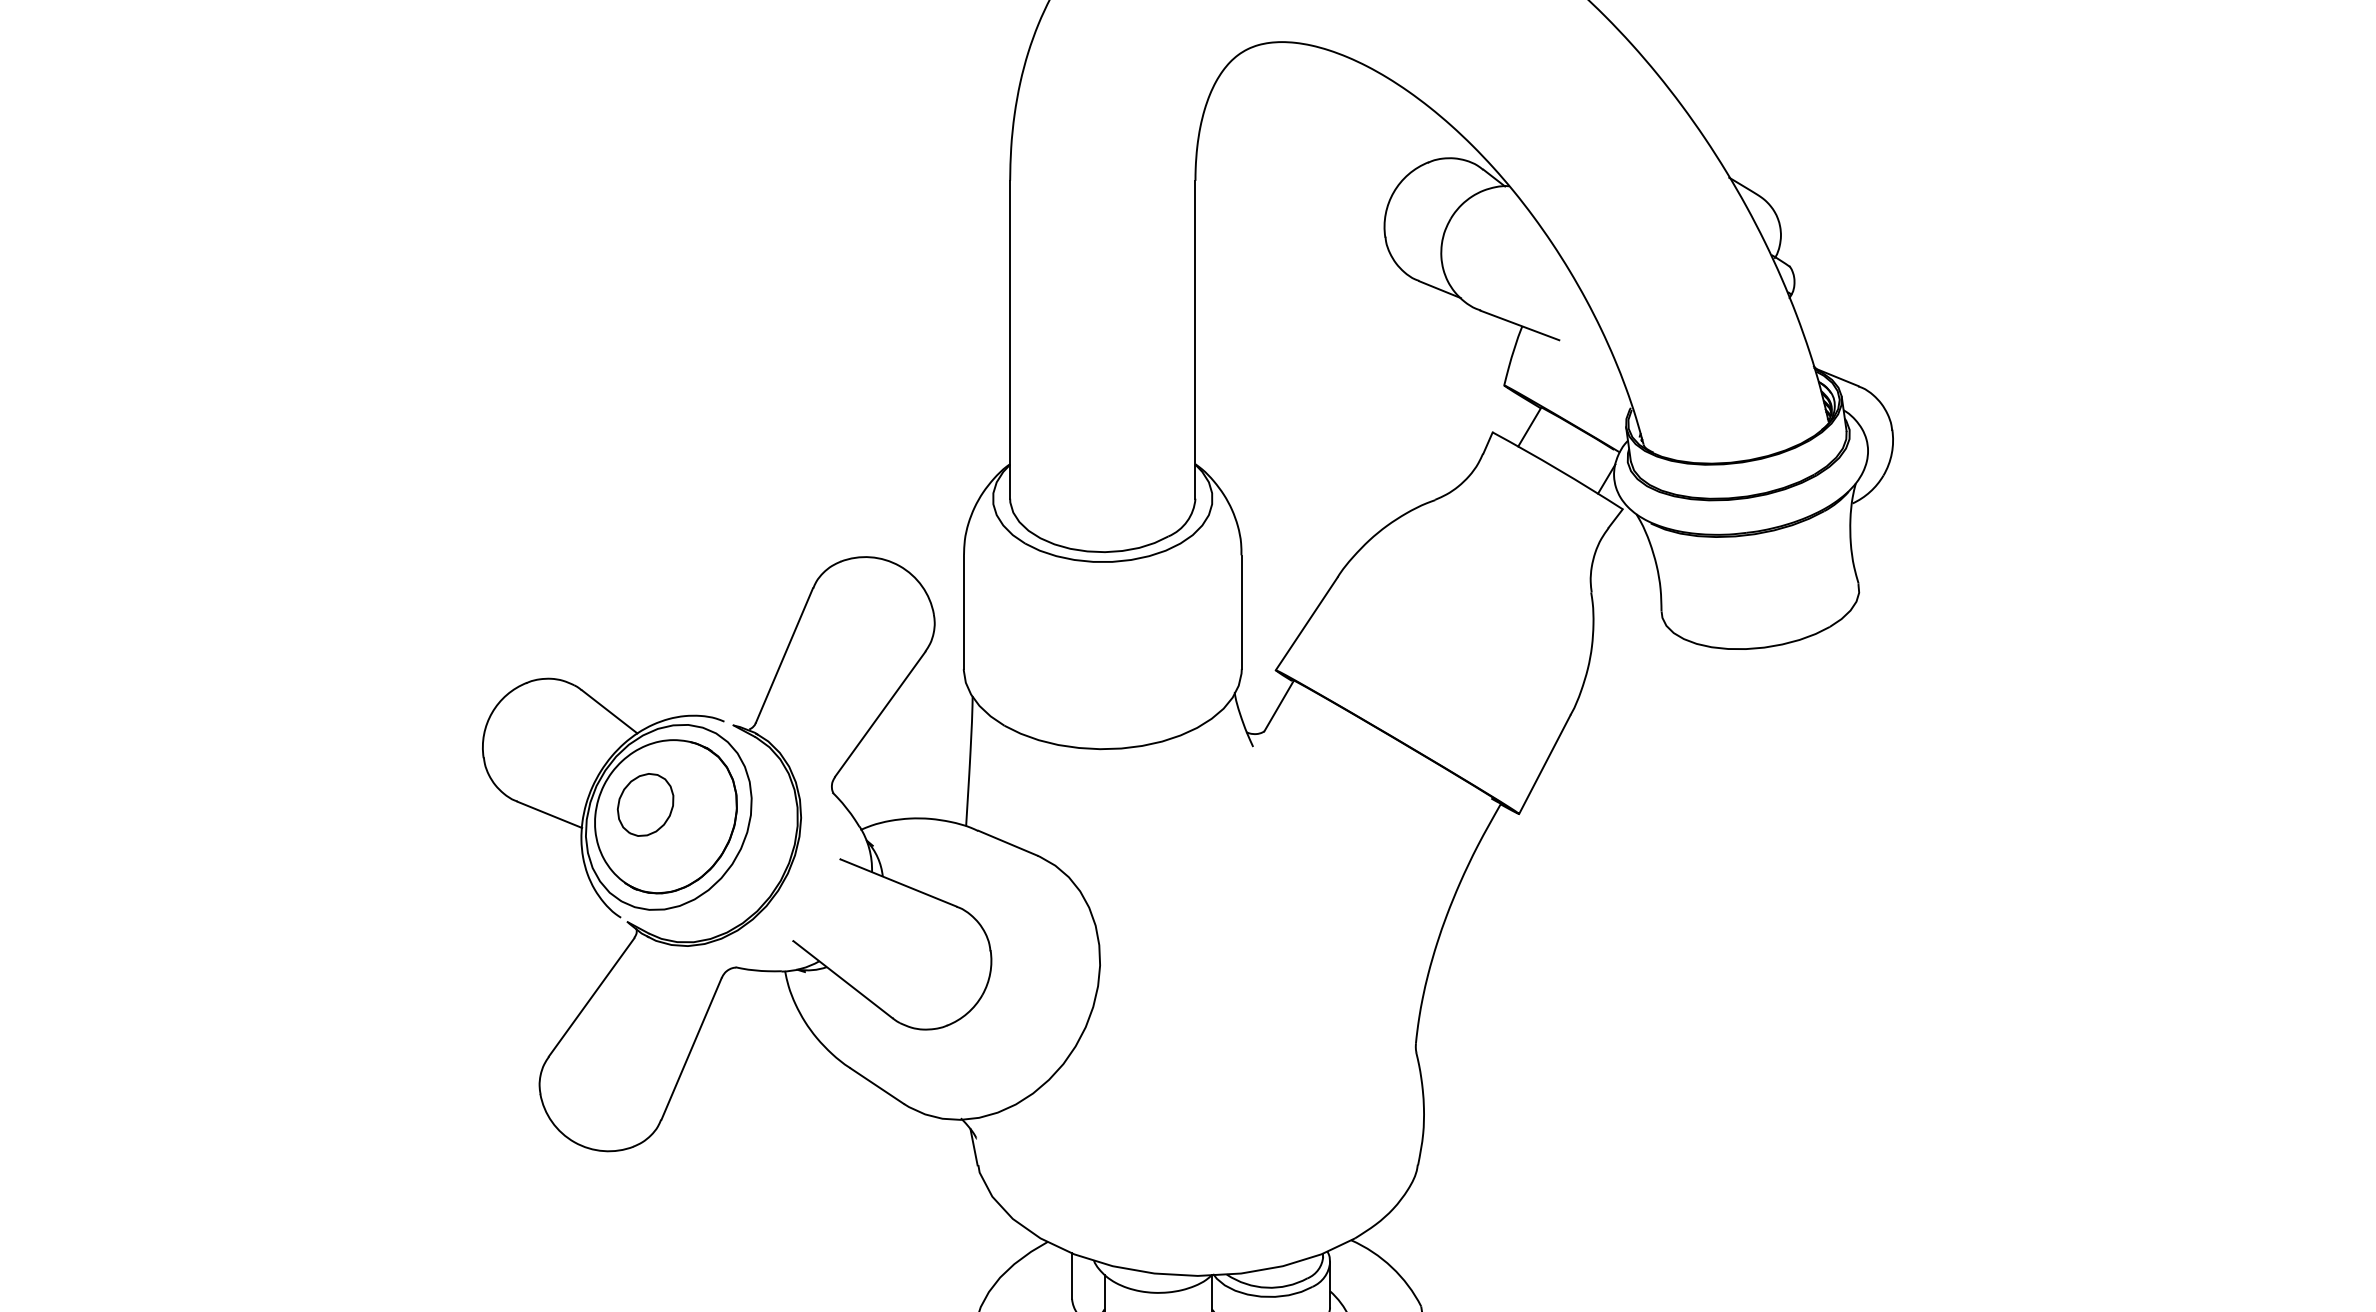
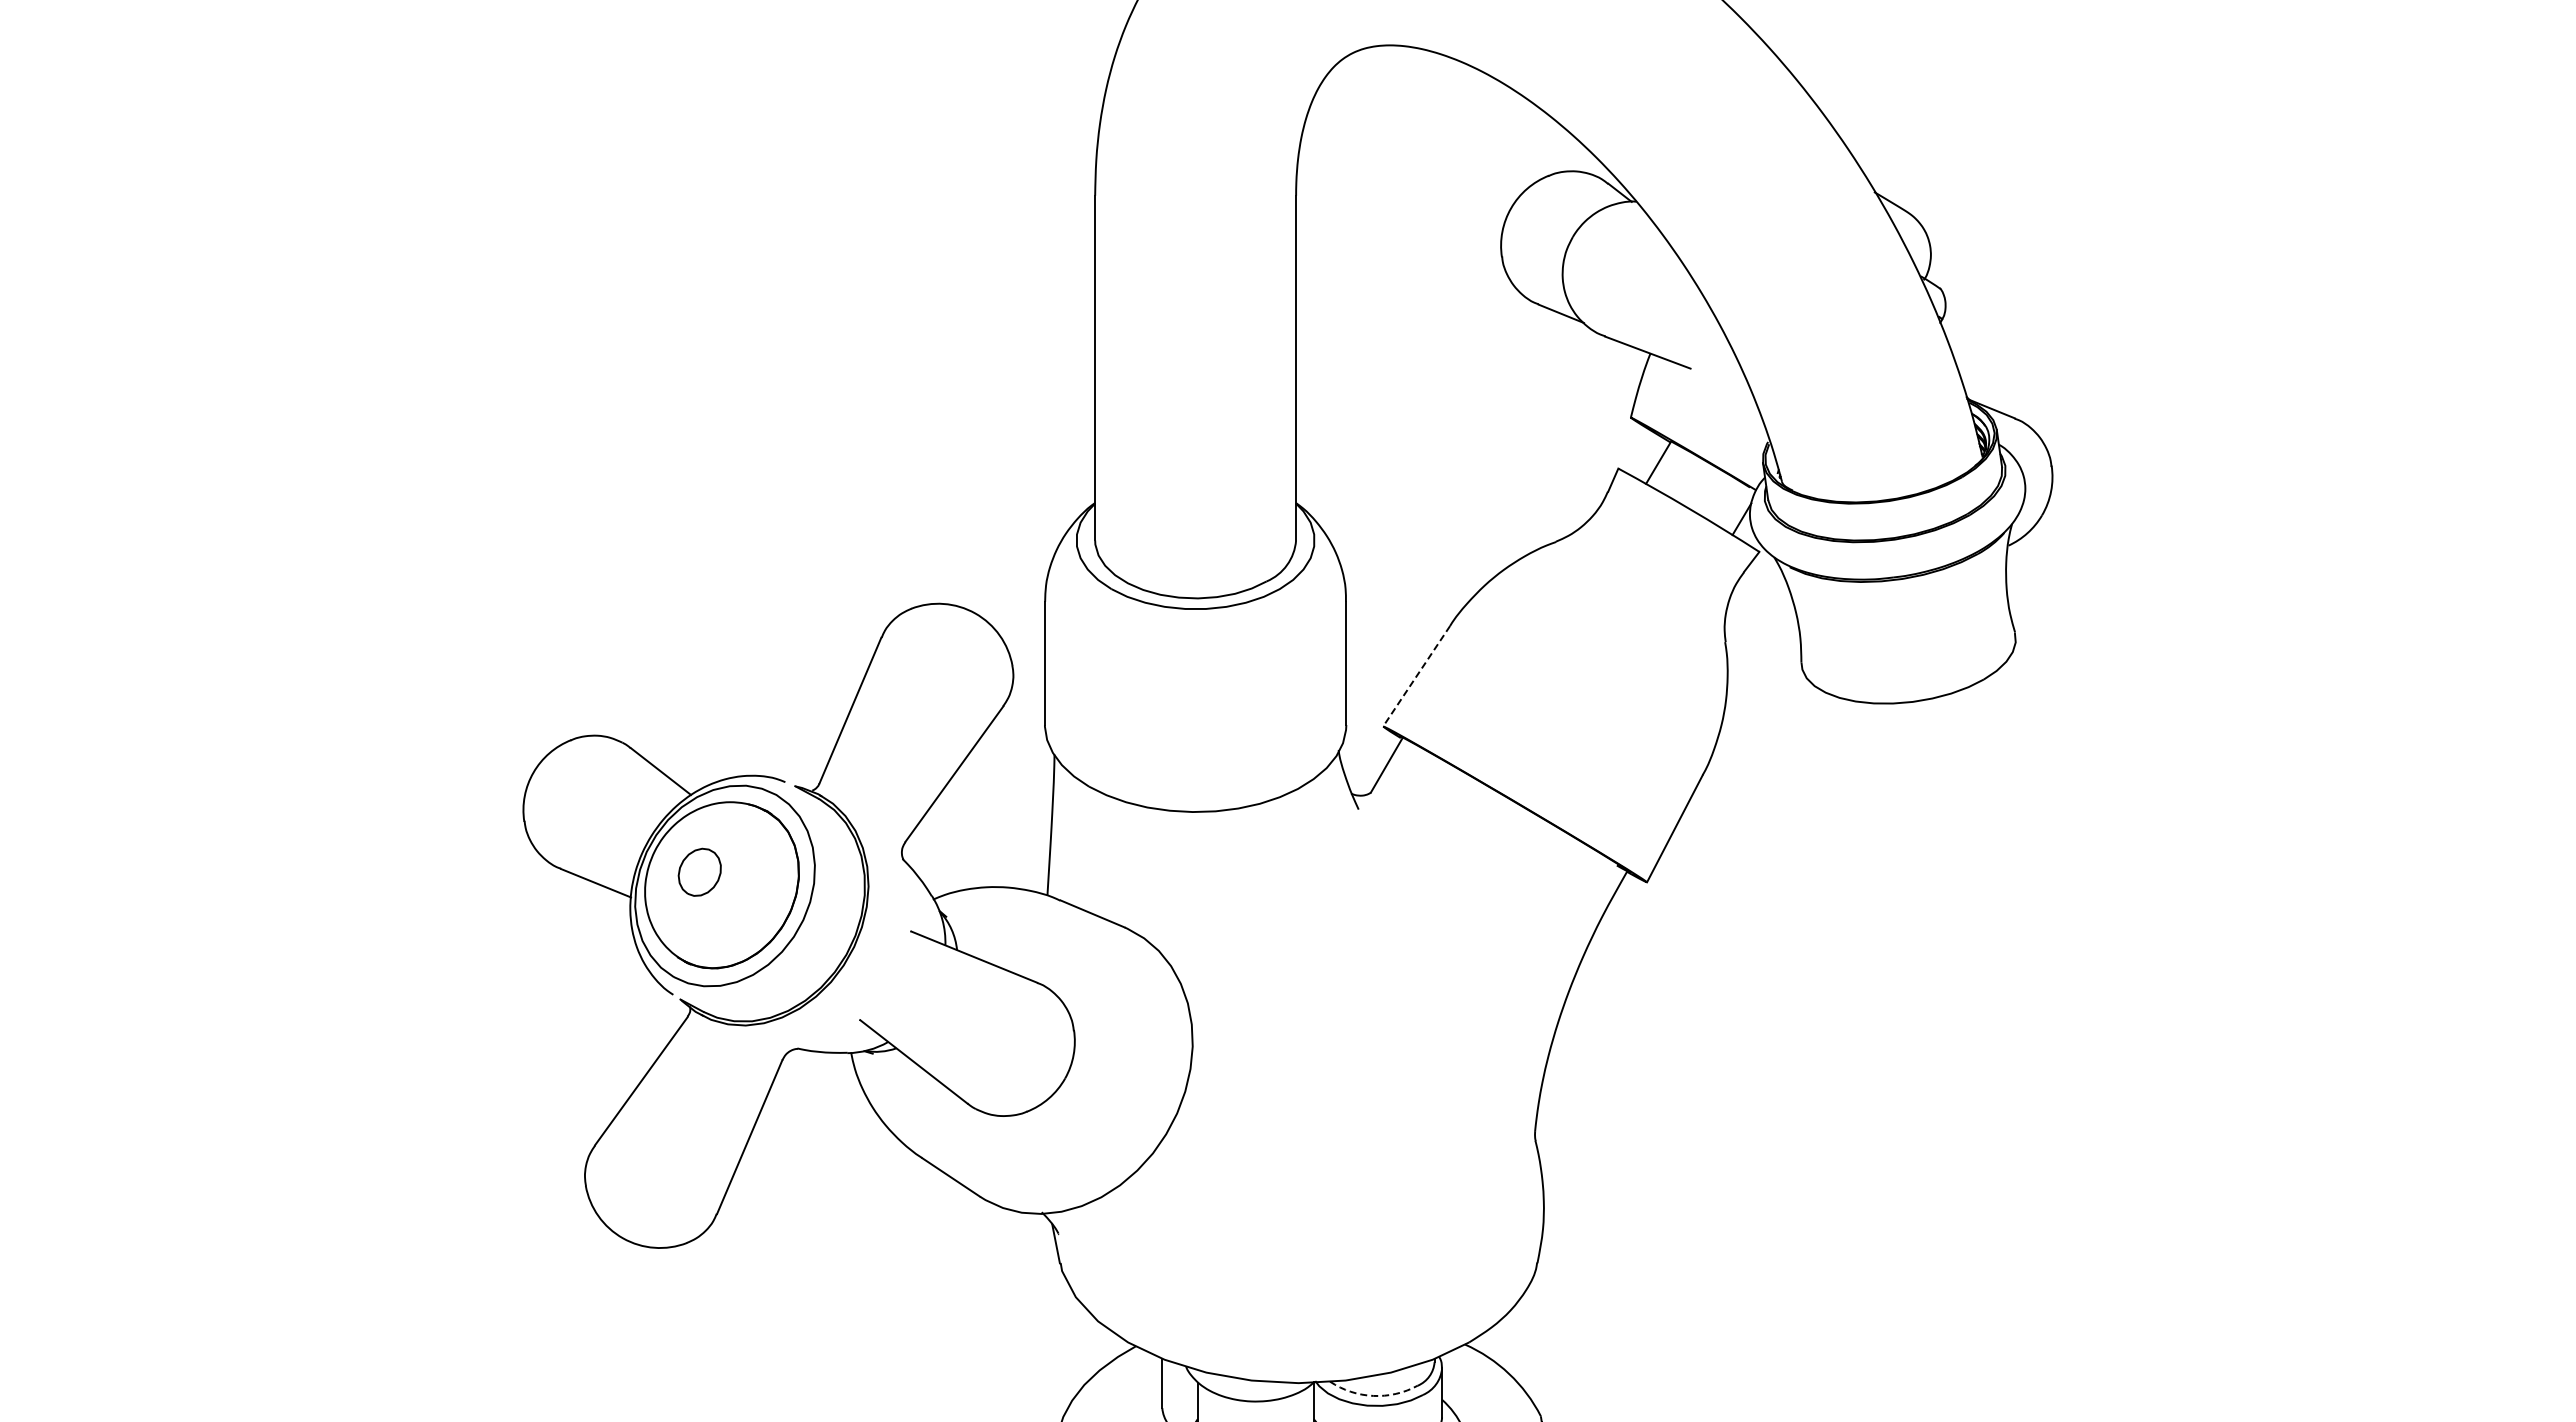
line: (1306, 624) -> (1416, 676), solid -> dashed
part: (645, 804) -> (699, 871), size x0.7
arc: (1266, 1287) -> (1373, 1395), solid -> dashed

